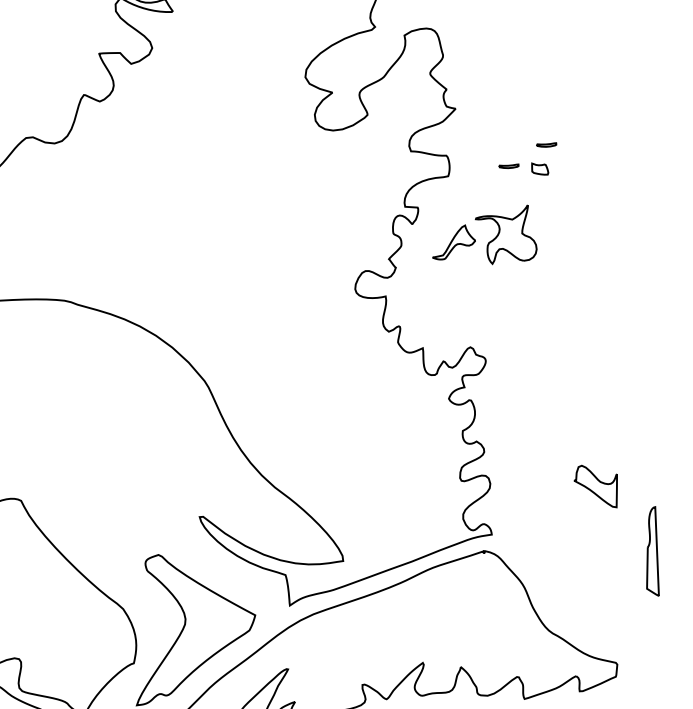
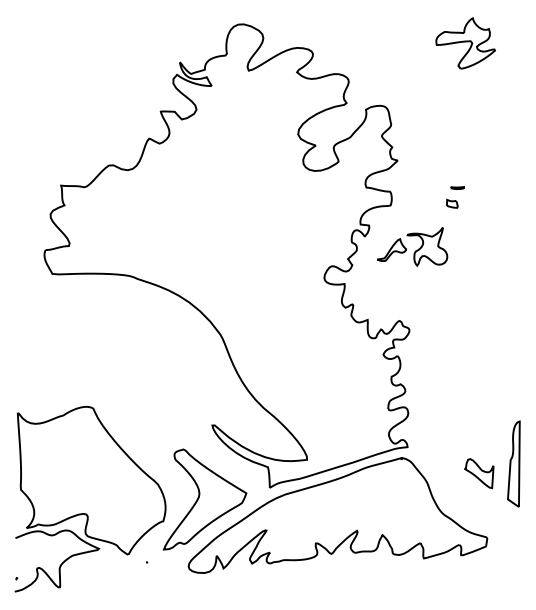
part: (508, 165) -> (431, 200), removed
part: (596, 486) -> (479, 473), moved
part: (650, 550) -> (513, 463), size x1.43

